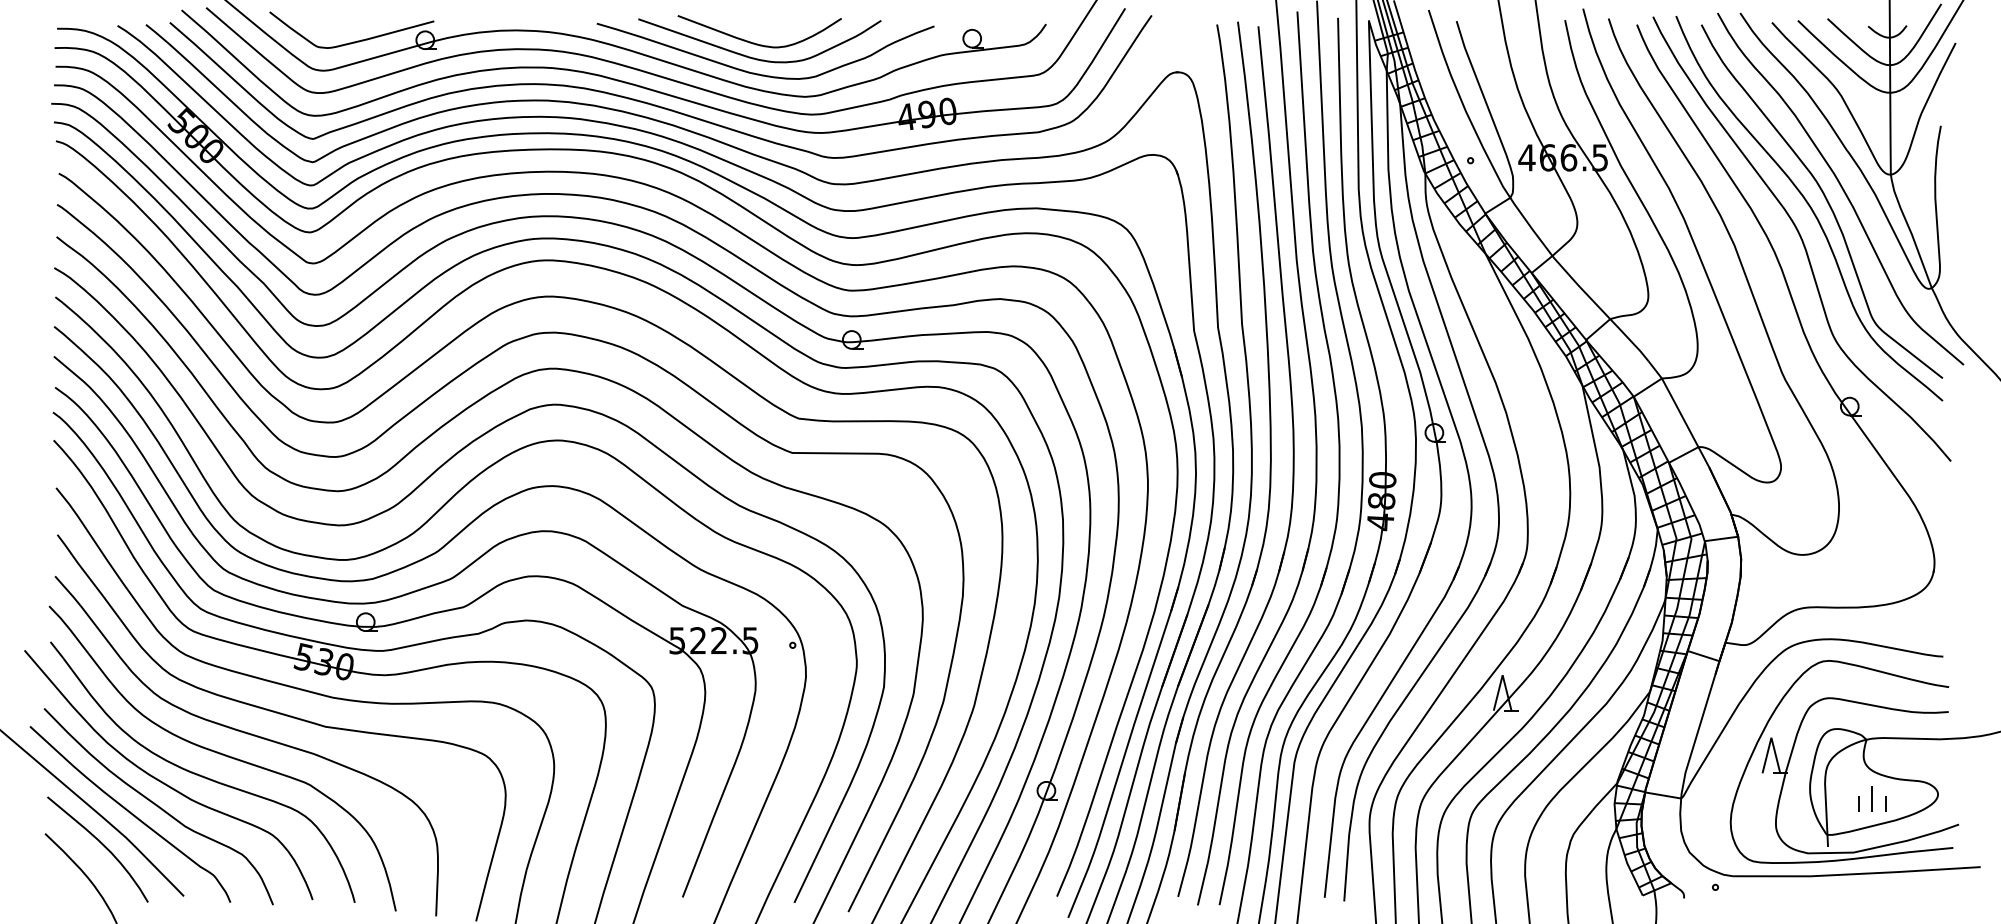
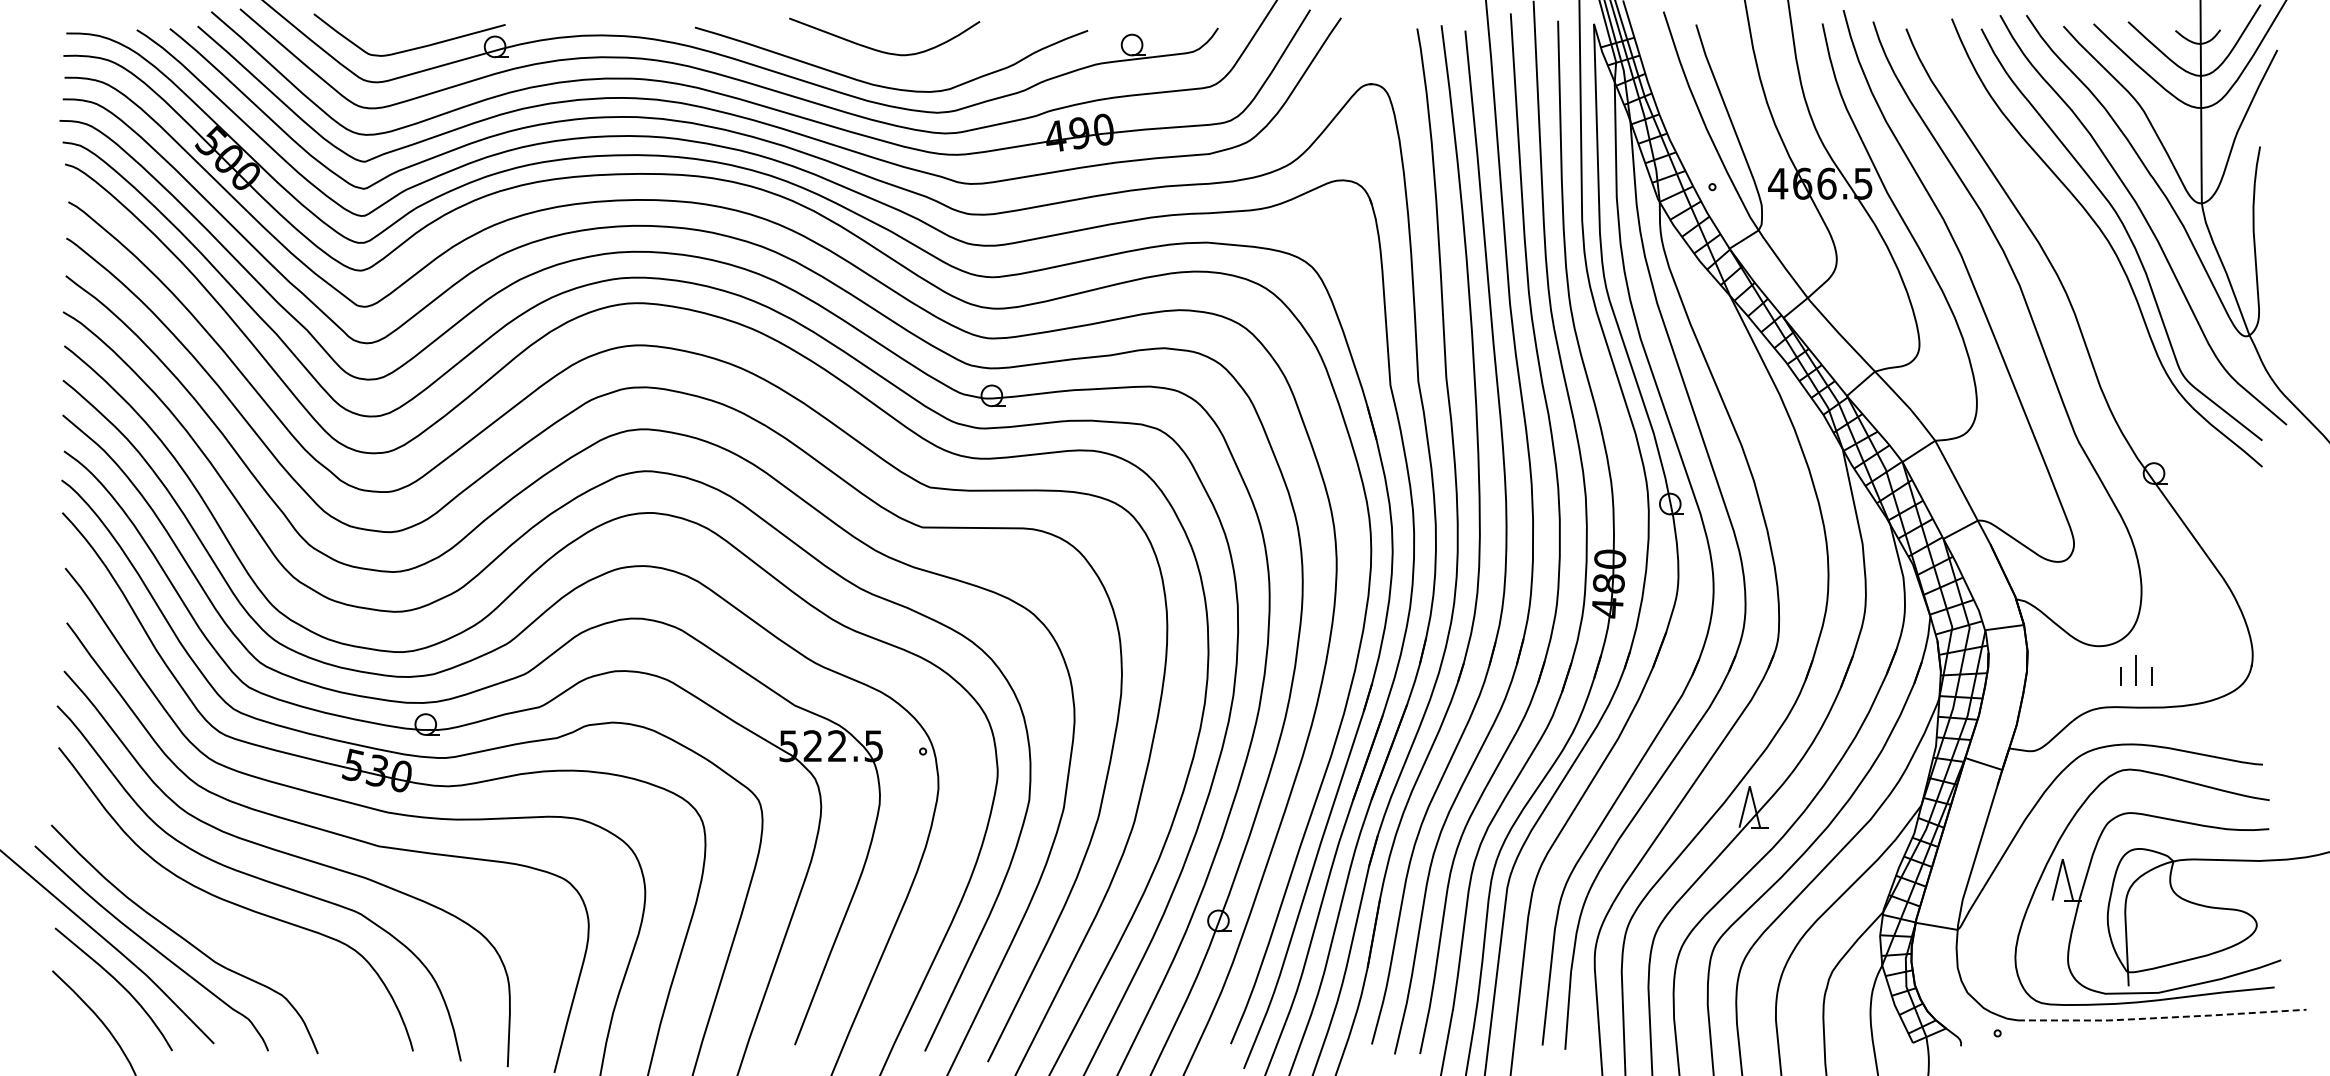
curve: (755, 57) -> (879, 67), removed
curve: (1802, 239) -> (2098, 278), removed
curve: (164, 782) -> (191, 911), removed
part: (1872, 799) -> (2136, 670), moved
line: (1857, 873) -> (2162, 1017), solid -> dashed

